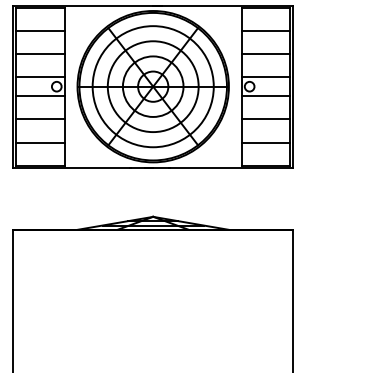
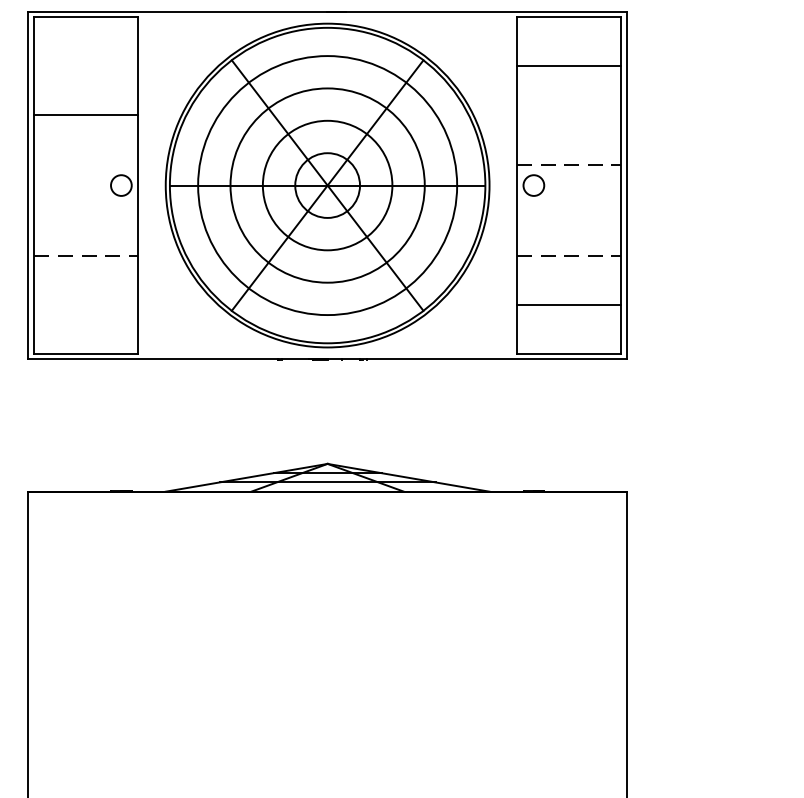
line: (40, 30) -> (86, 65), removed
line: (265, 53) -> (567, 114), removed
line: (40, 77) -> (86, 165), removed
line: (266, 77) -> (569, 165), solid -> dashed
line: (40, 96) -> (86, 206), removed
line: (265, 96) -> (567, 206), removed
line: (40, 119) -> (86, 255), solid -> dashed
line: (266, 119) -> (569, 255), solid -> dashed
line: (40, 142) -> (86, 304), removed

